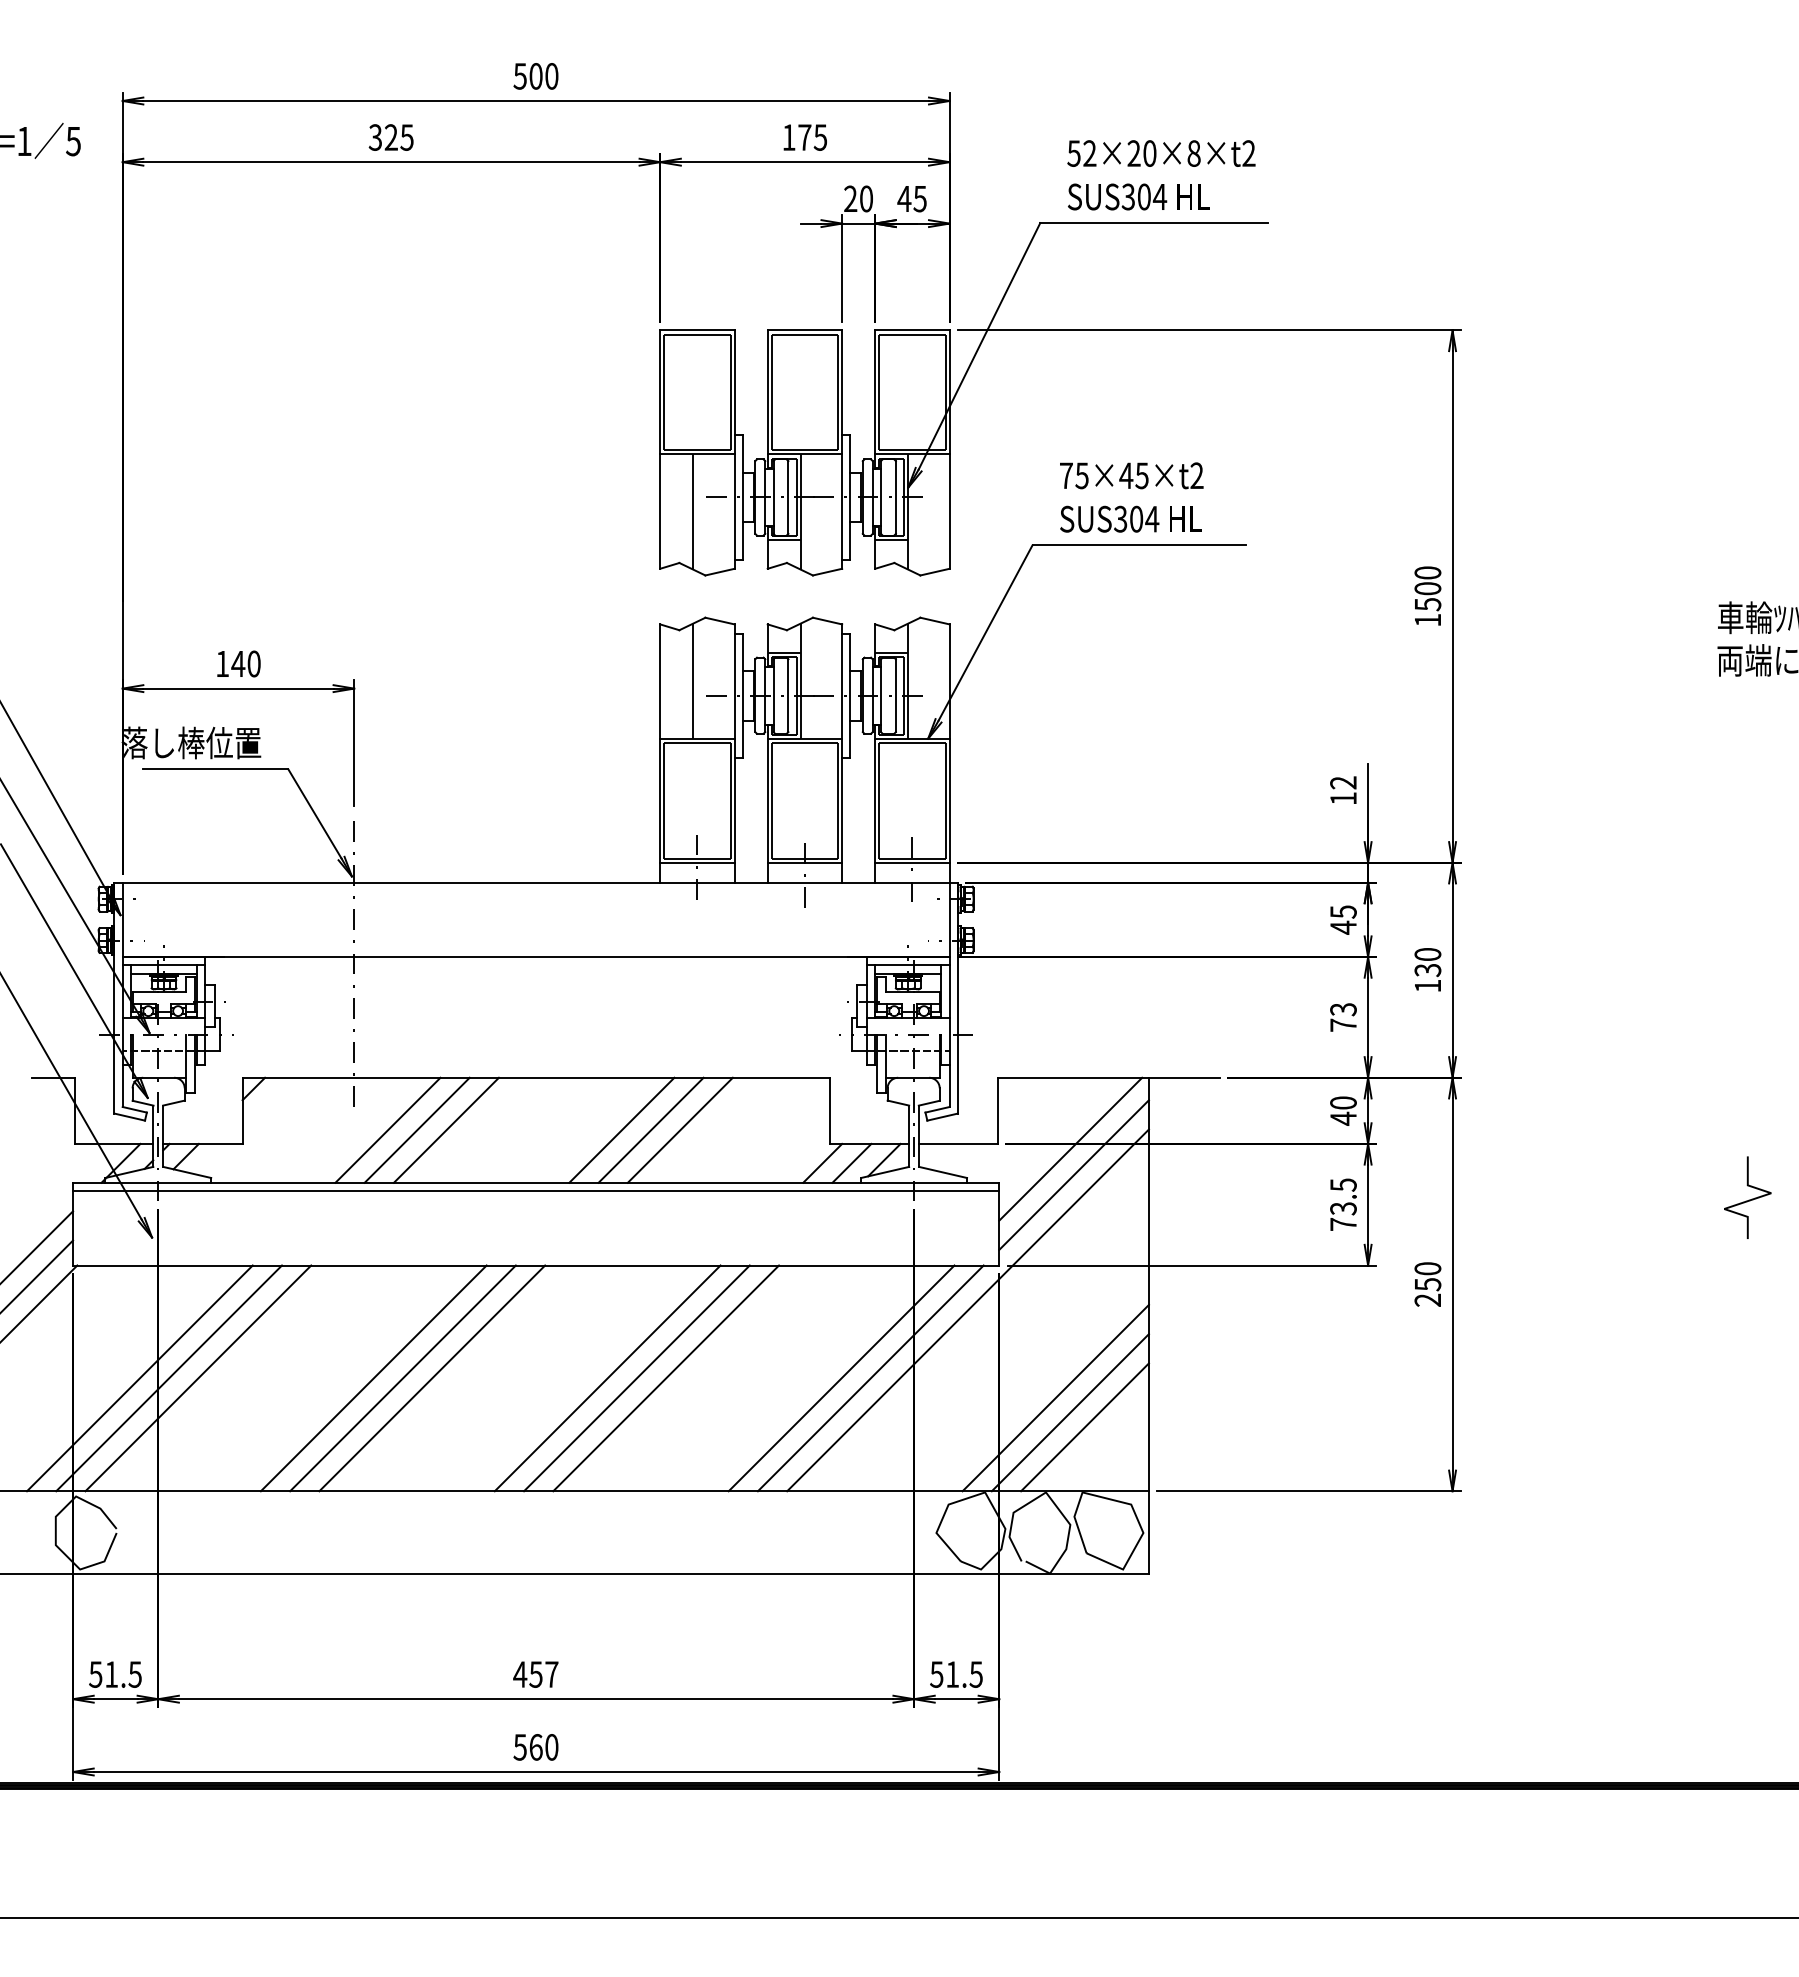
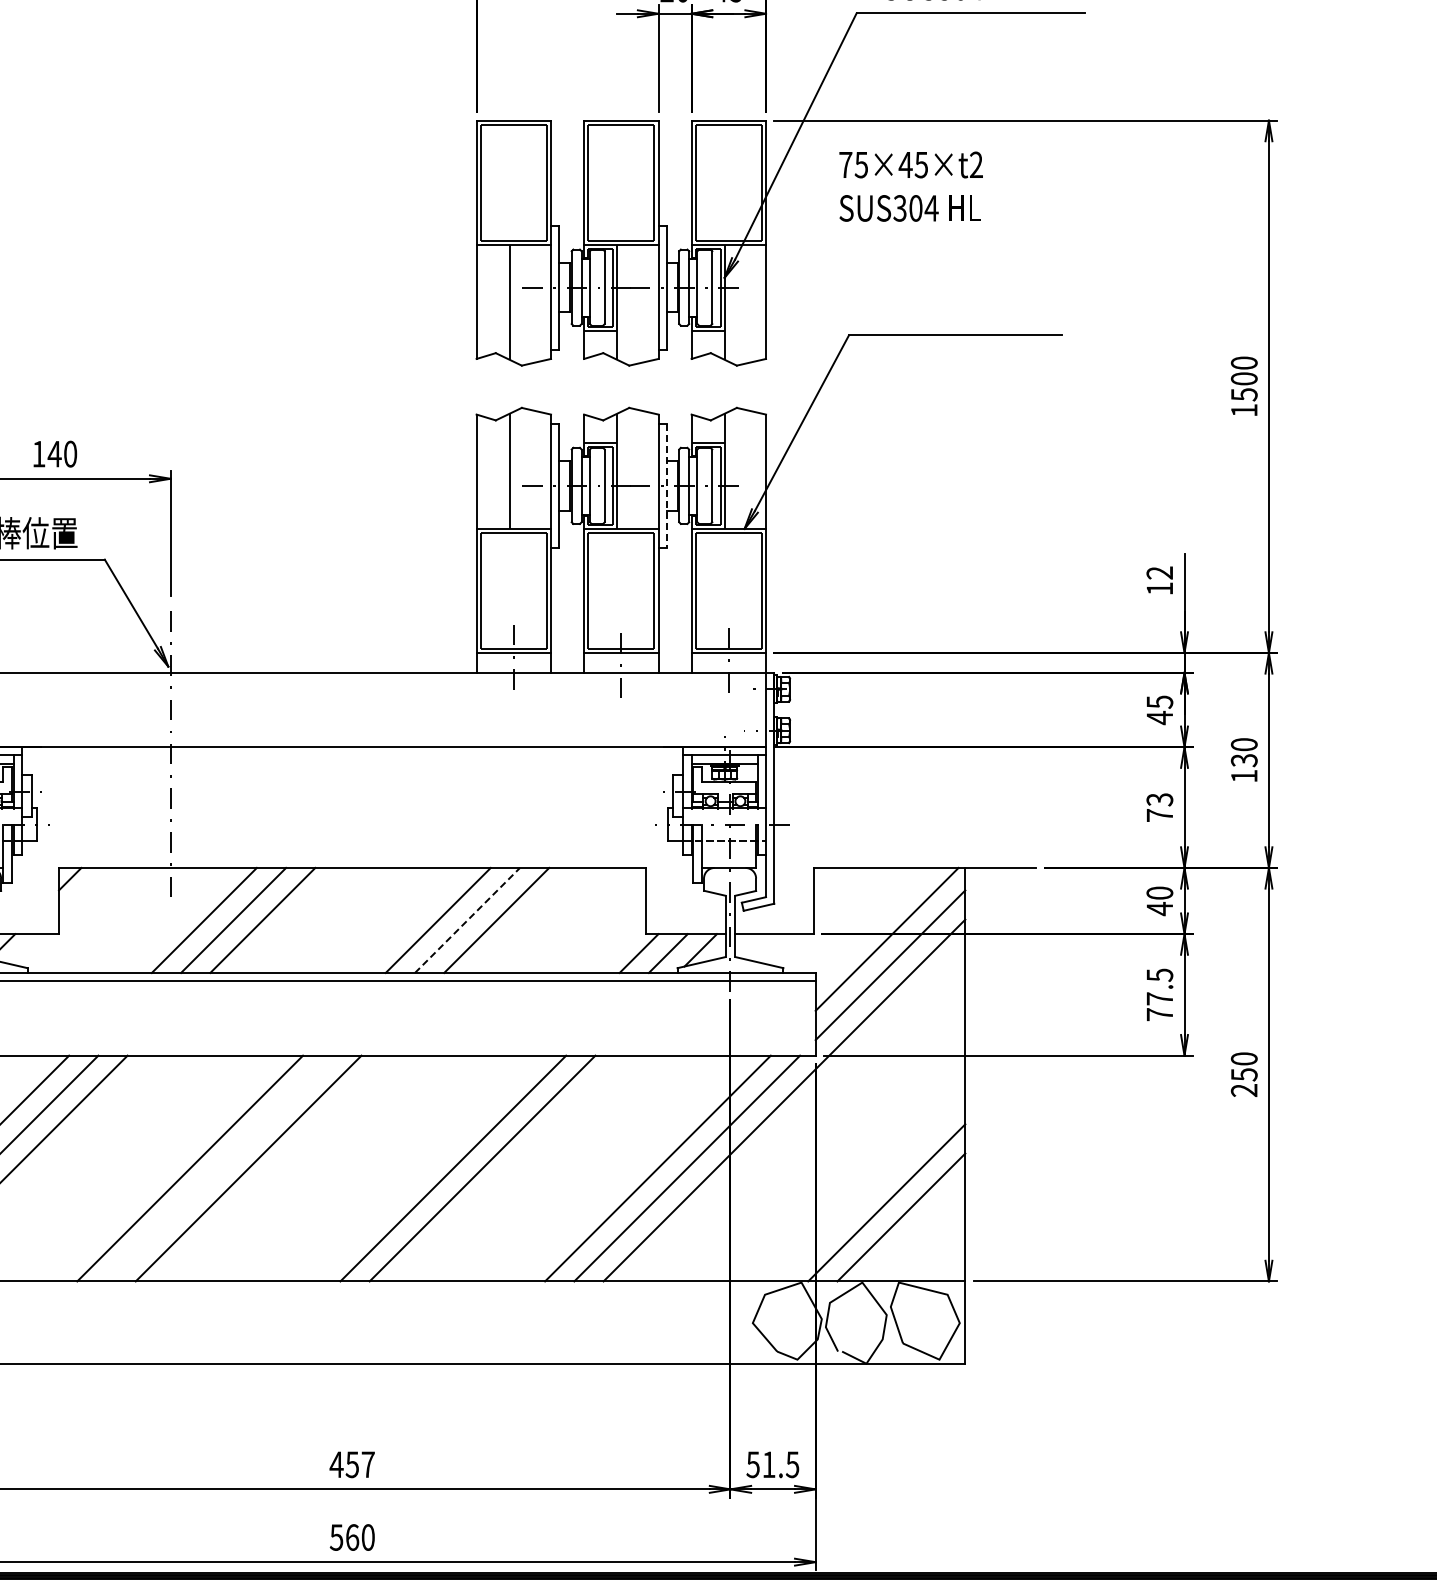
text: (1131, 497) -> (910, 186), moved
line: (850, 696) -> (666, 486), solid -> dashed
line: (651, 1129) -> (467, 919), solid -> dashed
text: (1343, 1208) -> (1159, 998), 73.5 -> 77.5
line: (402, 1378) -> (218, 1168), removed
line: (607, 1378) -> (423, 1168), removed
line: (1055, 1397) -> (871, 1187), removed

